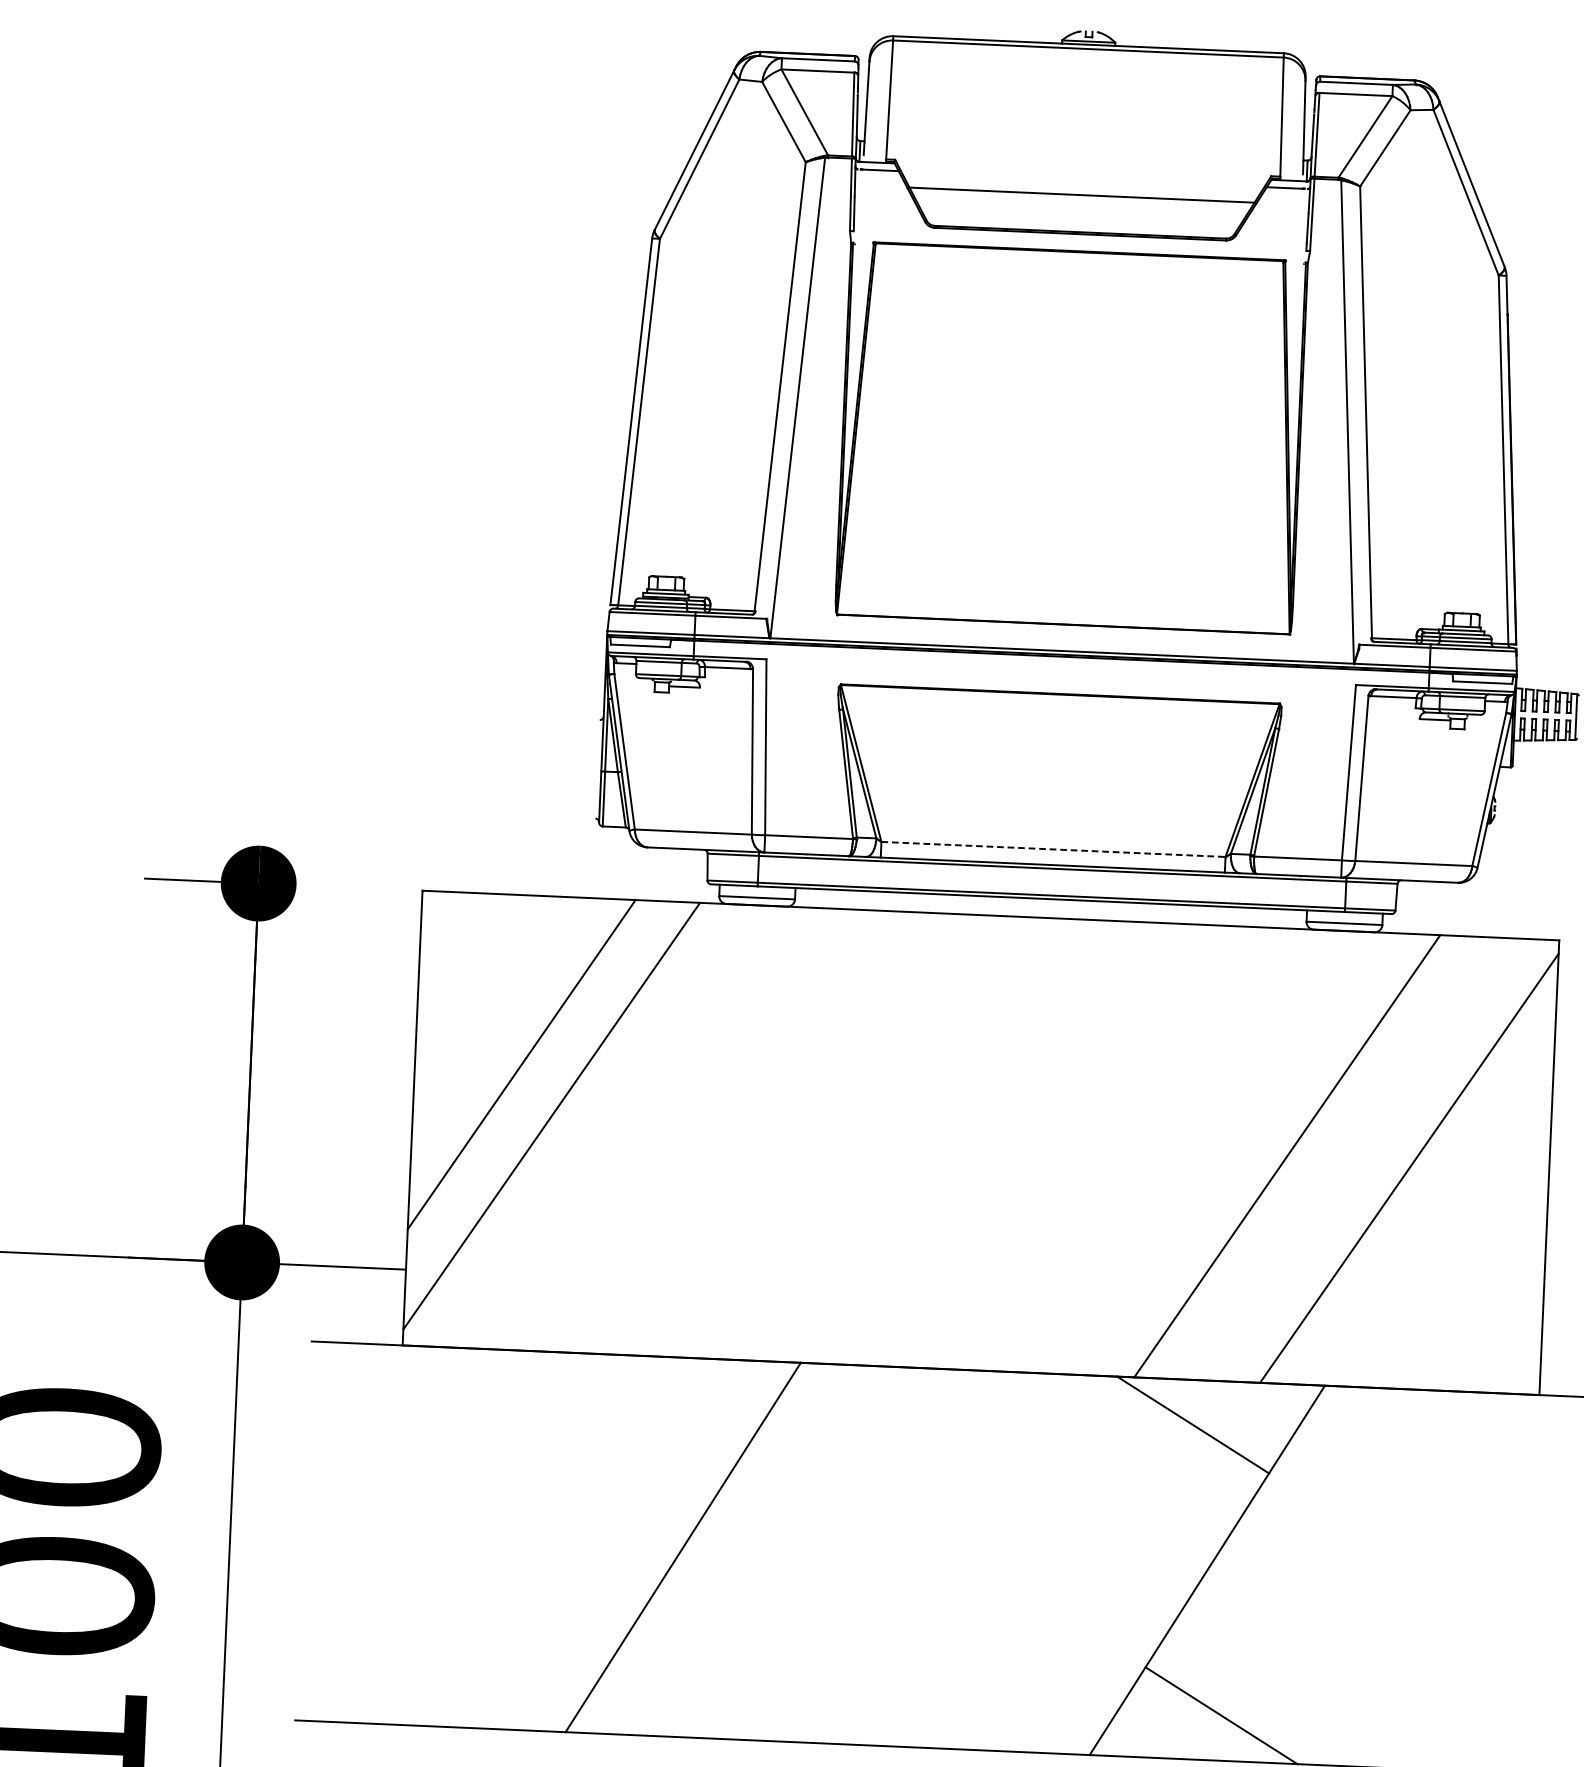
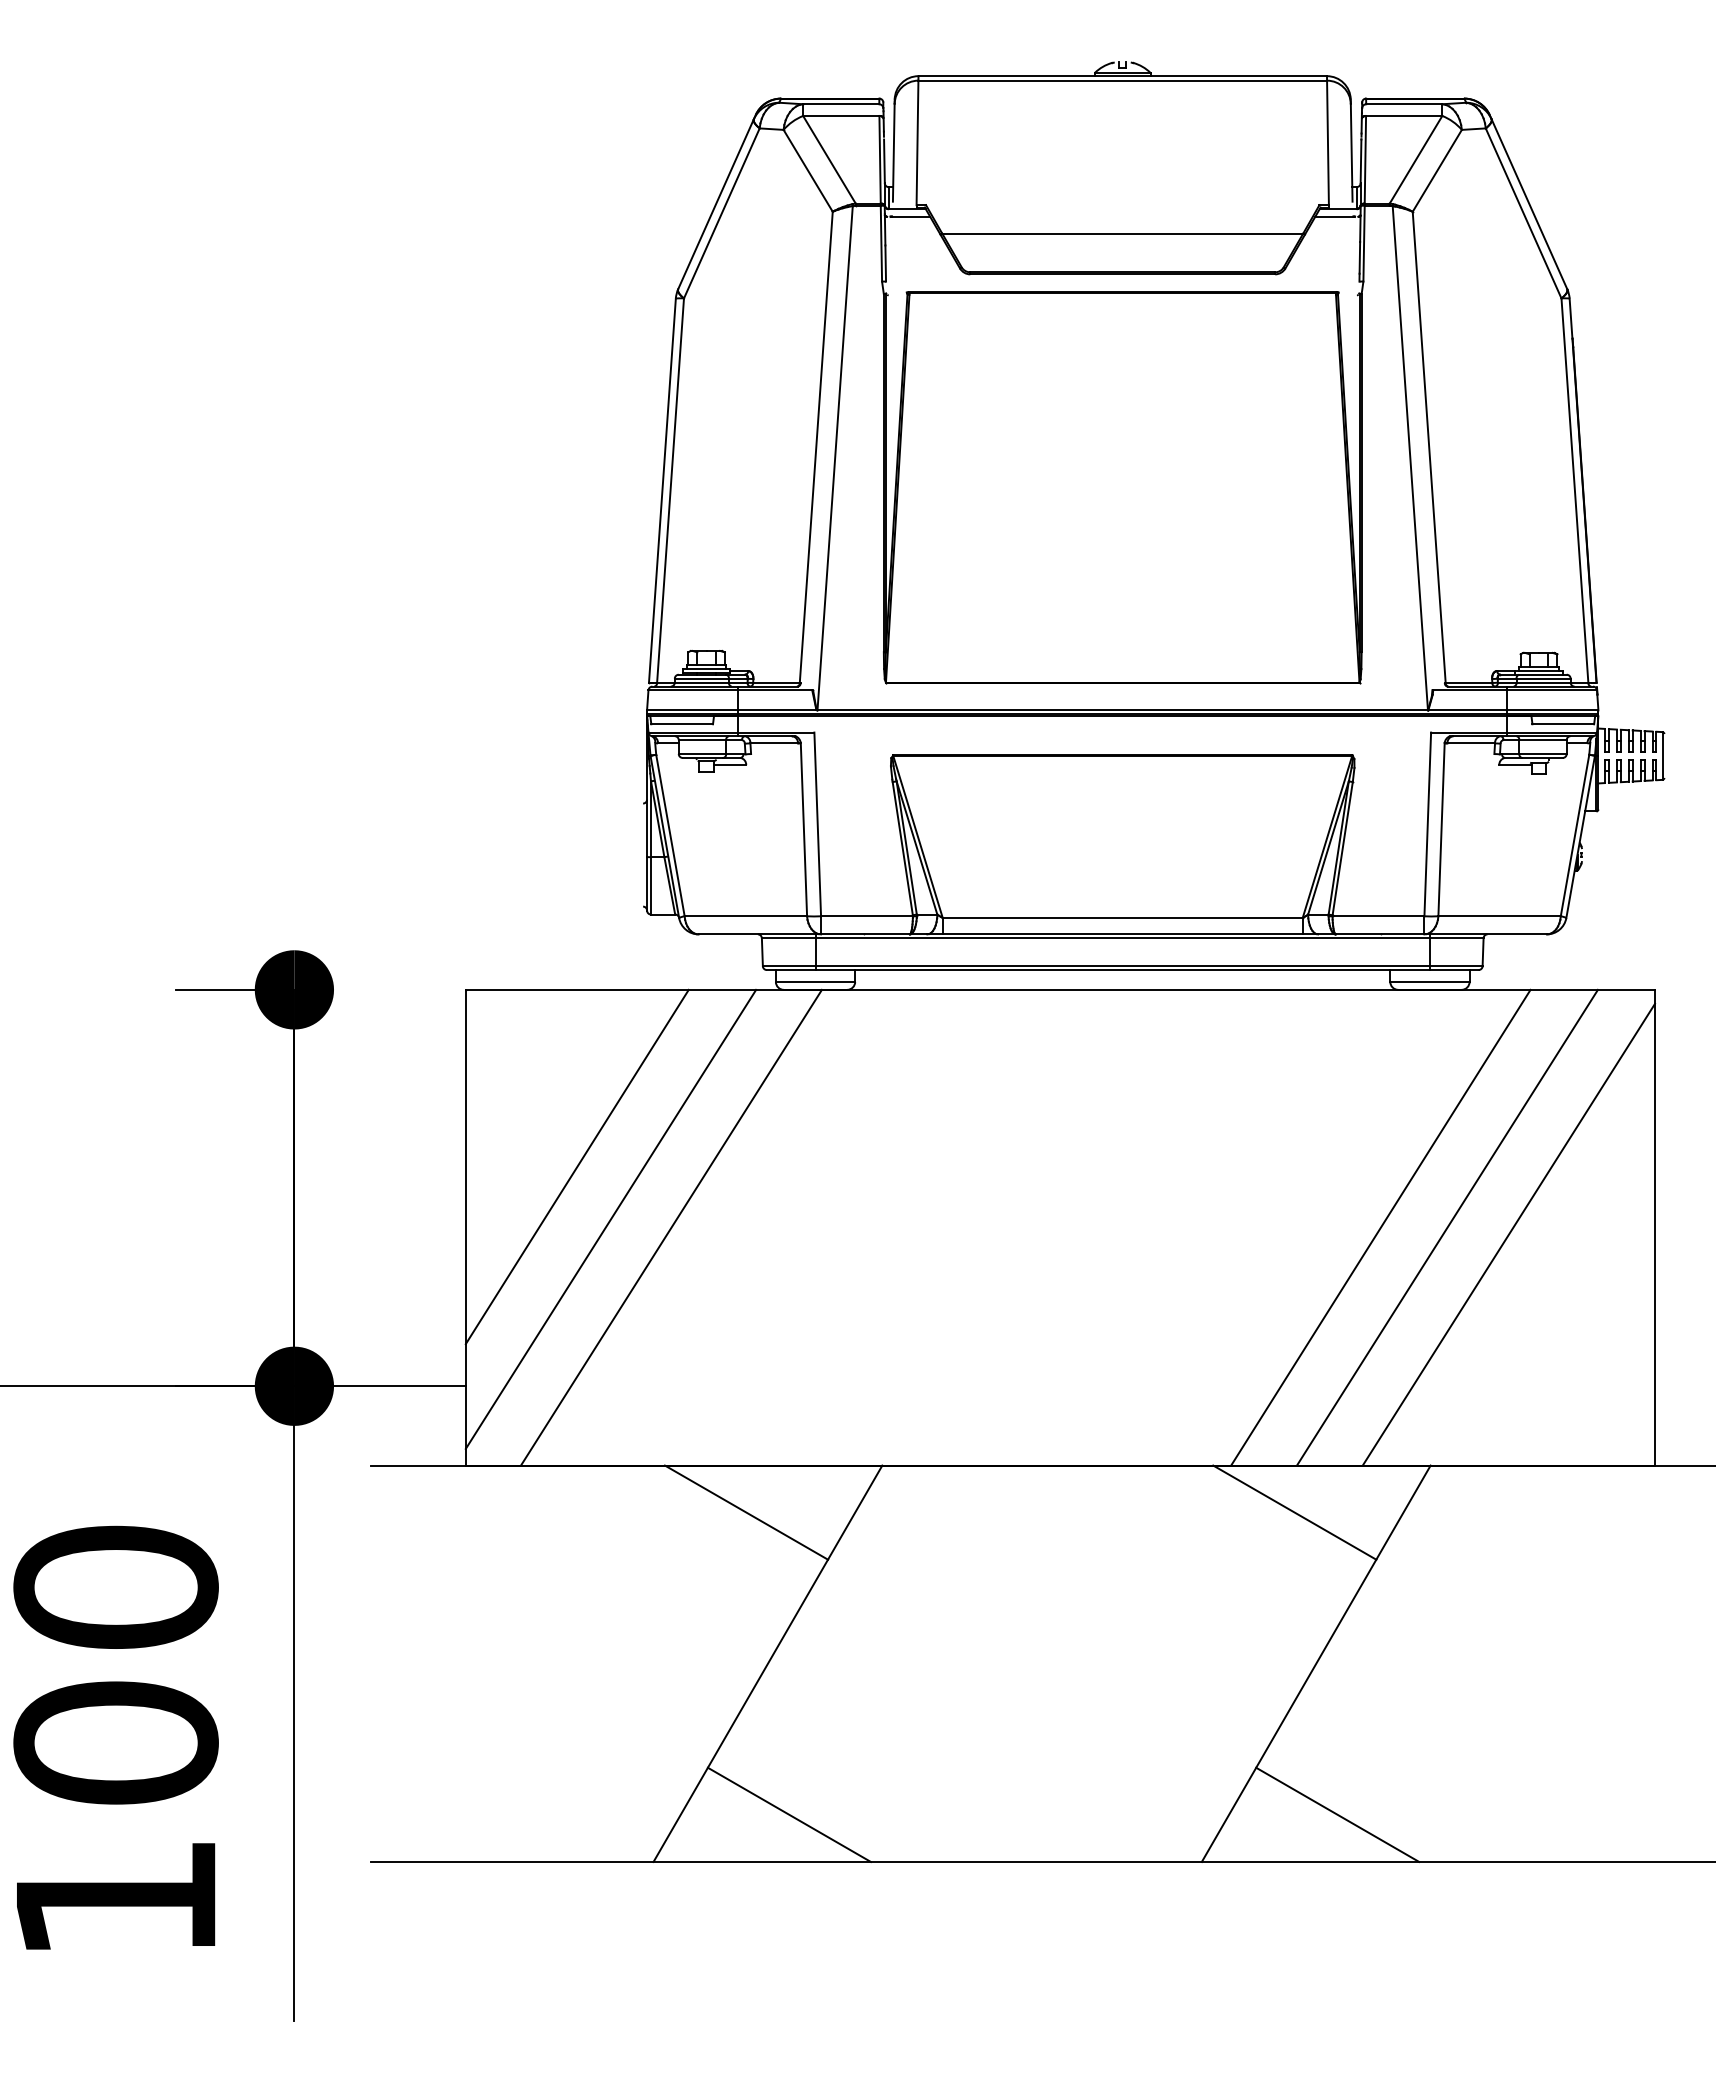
line: (1053, 849) -> (1122, 918), dashed -> solid
line: (608, 1126) -> (670, 1227), added
line: (1350, 1158) -> (1446, 1227), added
line: (669, 1402) -> (746, 1512), added
line: (696, 1692) -> (788, 1814), added

